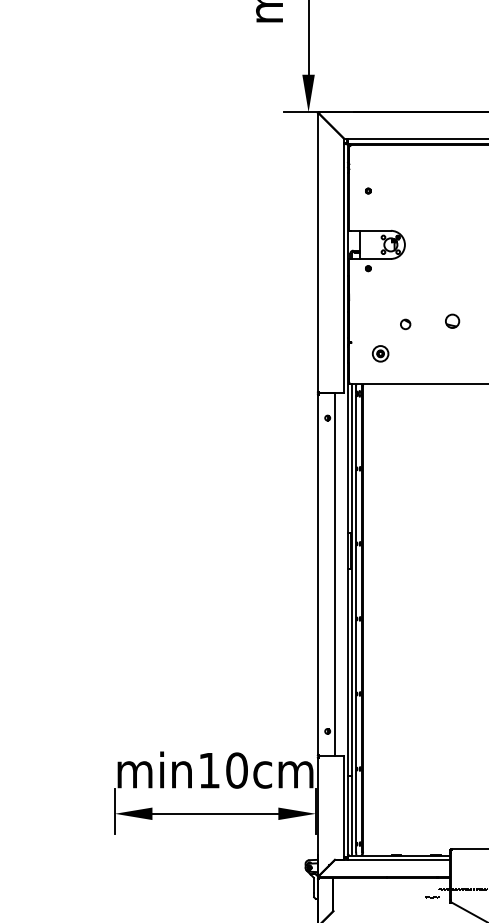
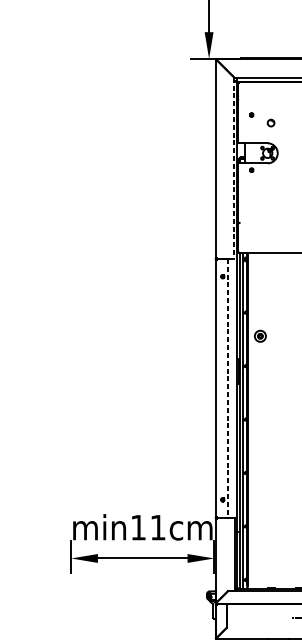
line: (343, 266) -> (233, 168), solid -> dashed
part: (405, 324) -> (271, 123), moved
part: (380, 353) -> (260, 336), moved
line: (334, 574) -> (227, 388), solid -> dashed
text: (236, 770) -> (157, 527), min10cm -> min11cm

